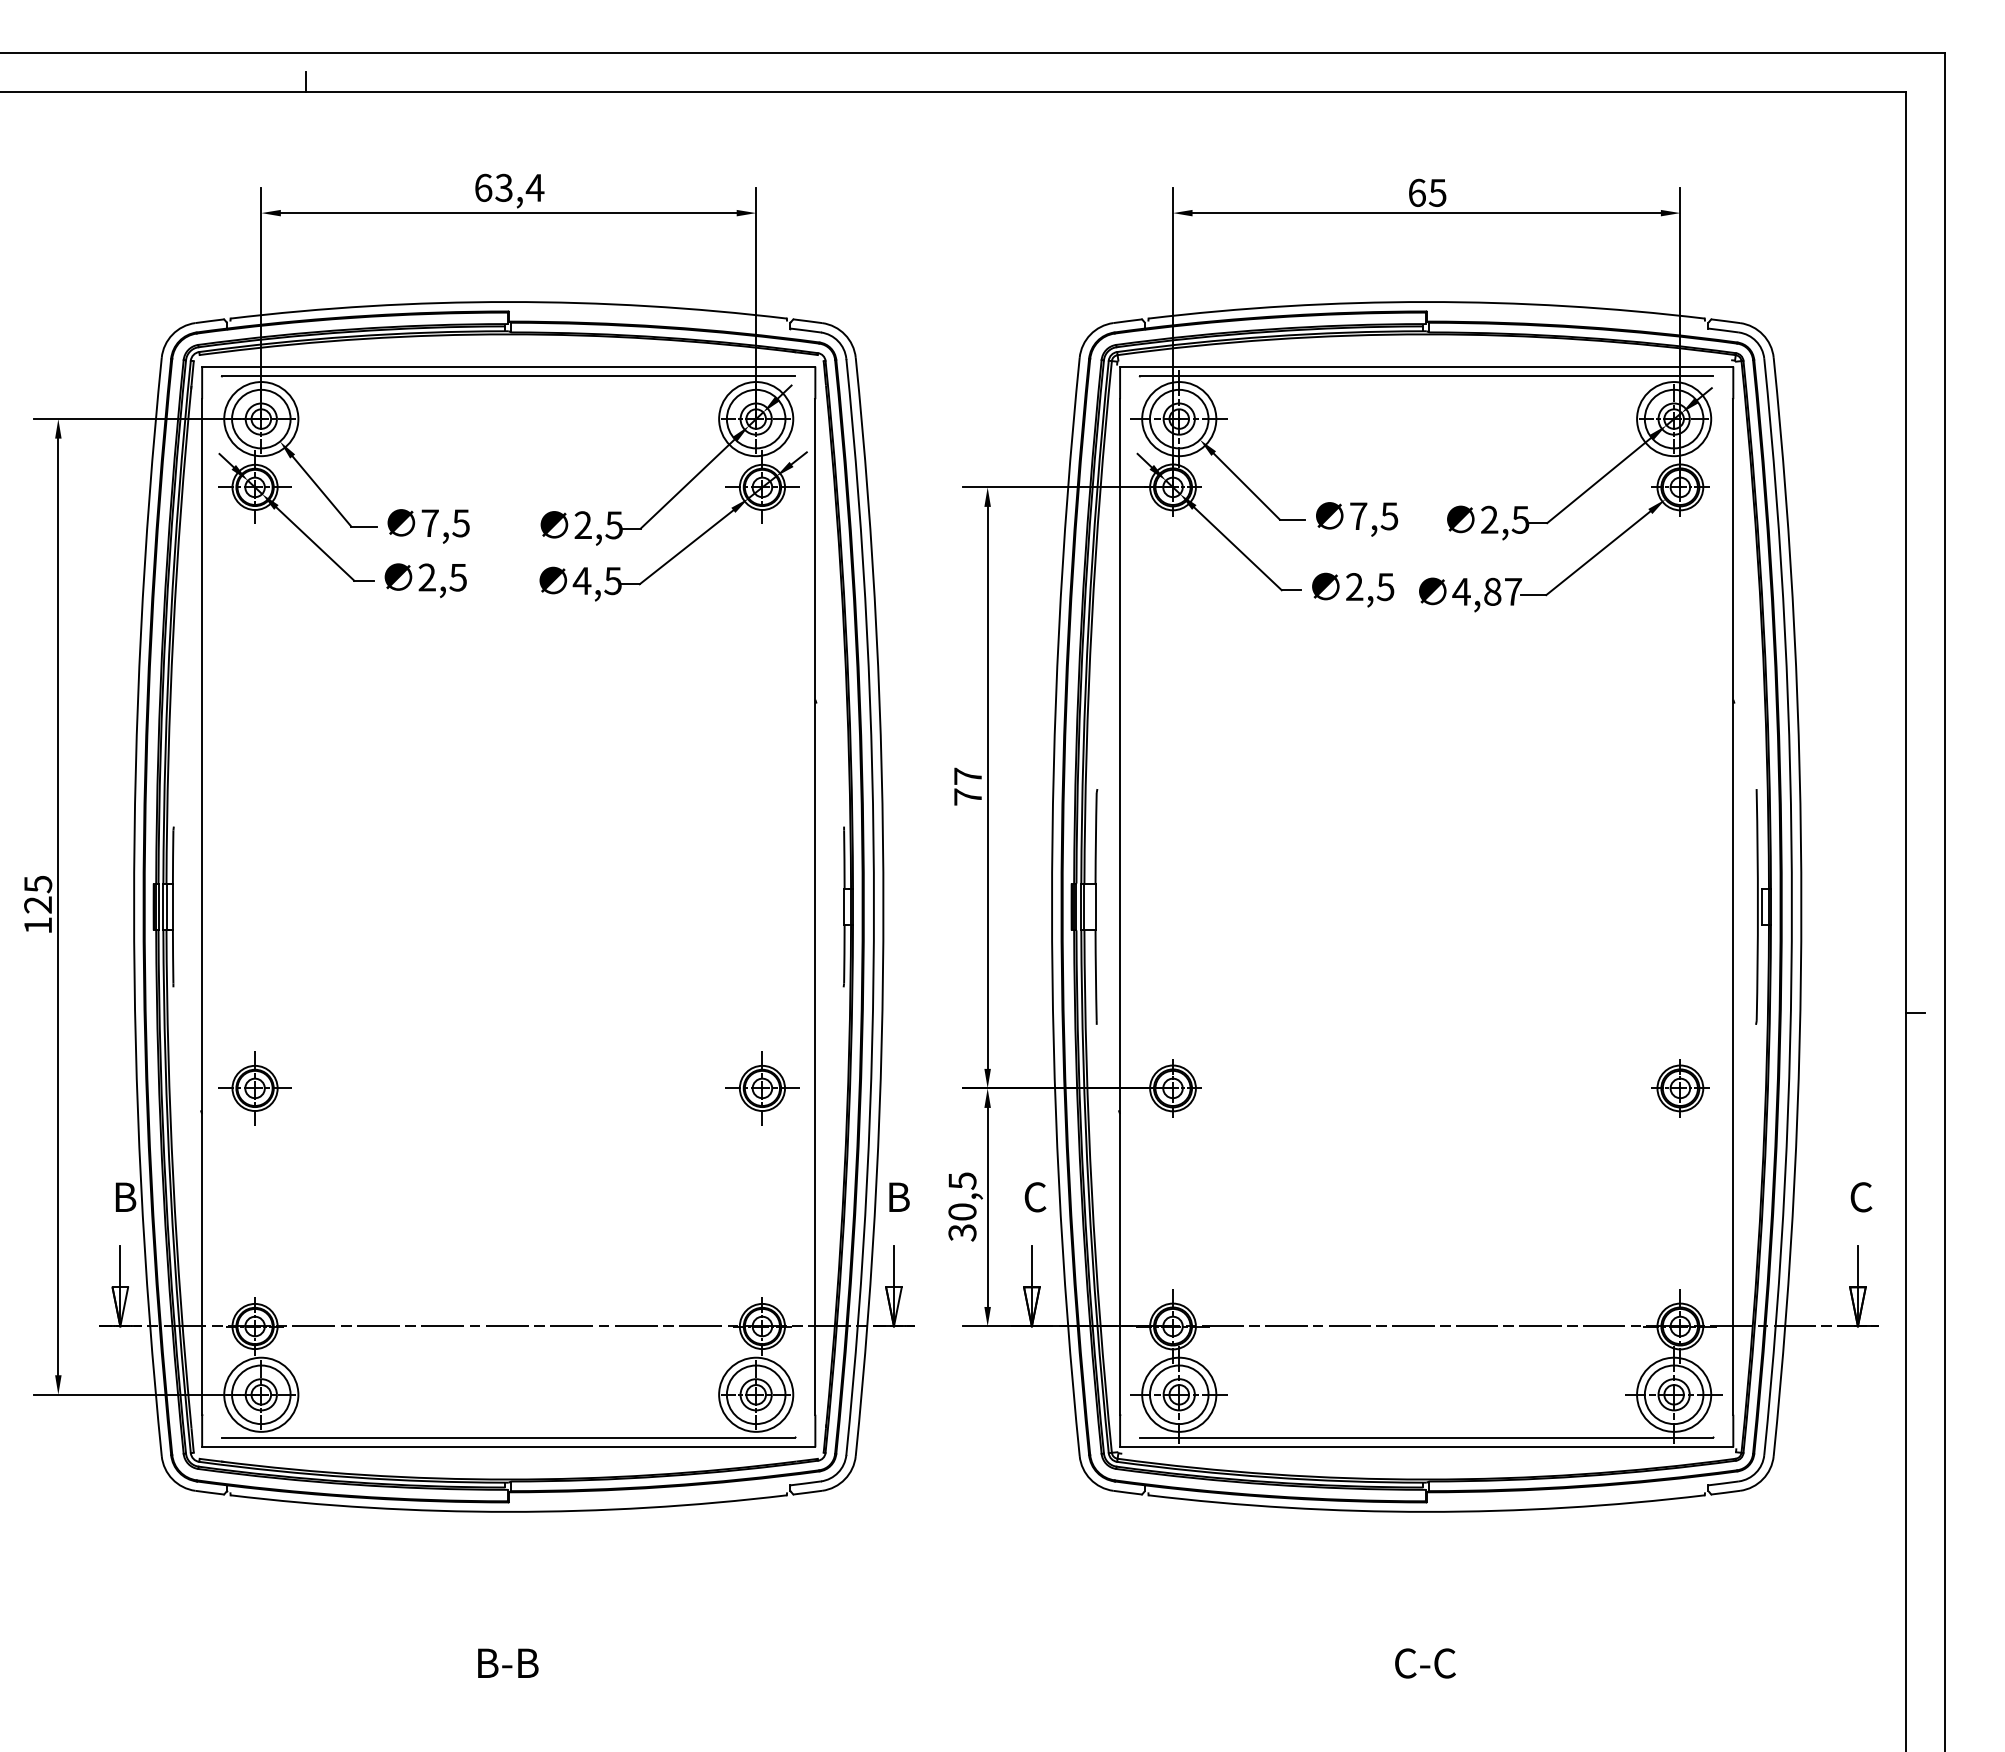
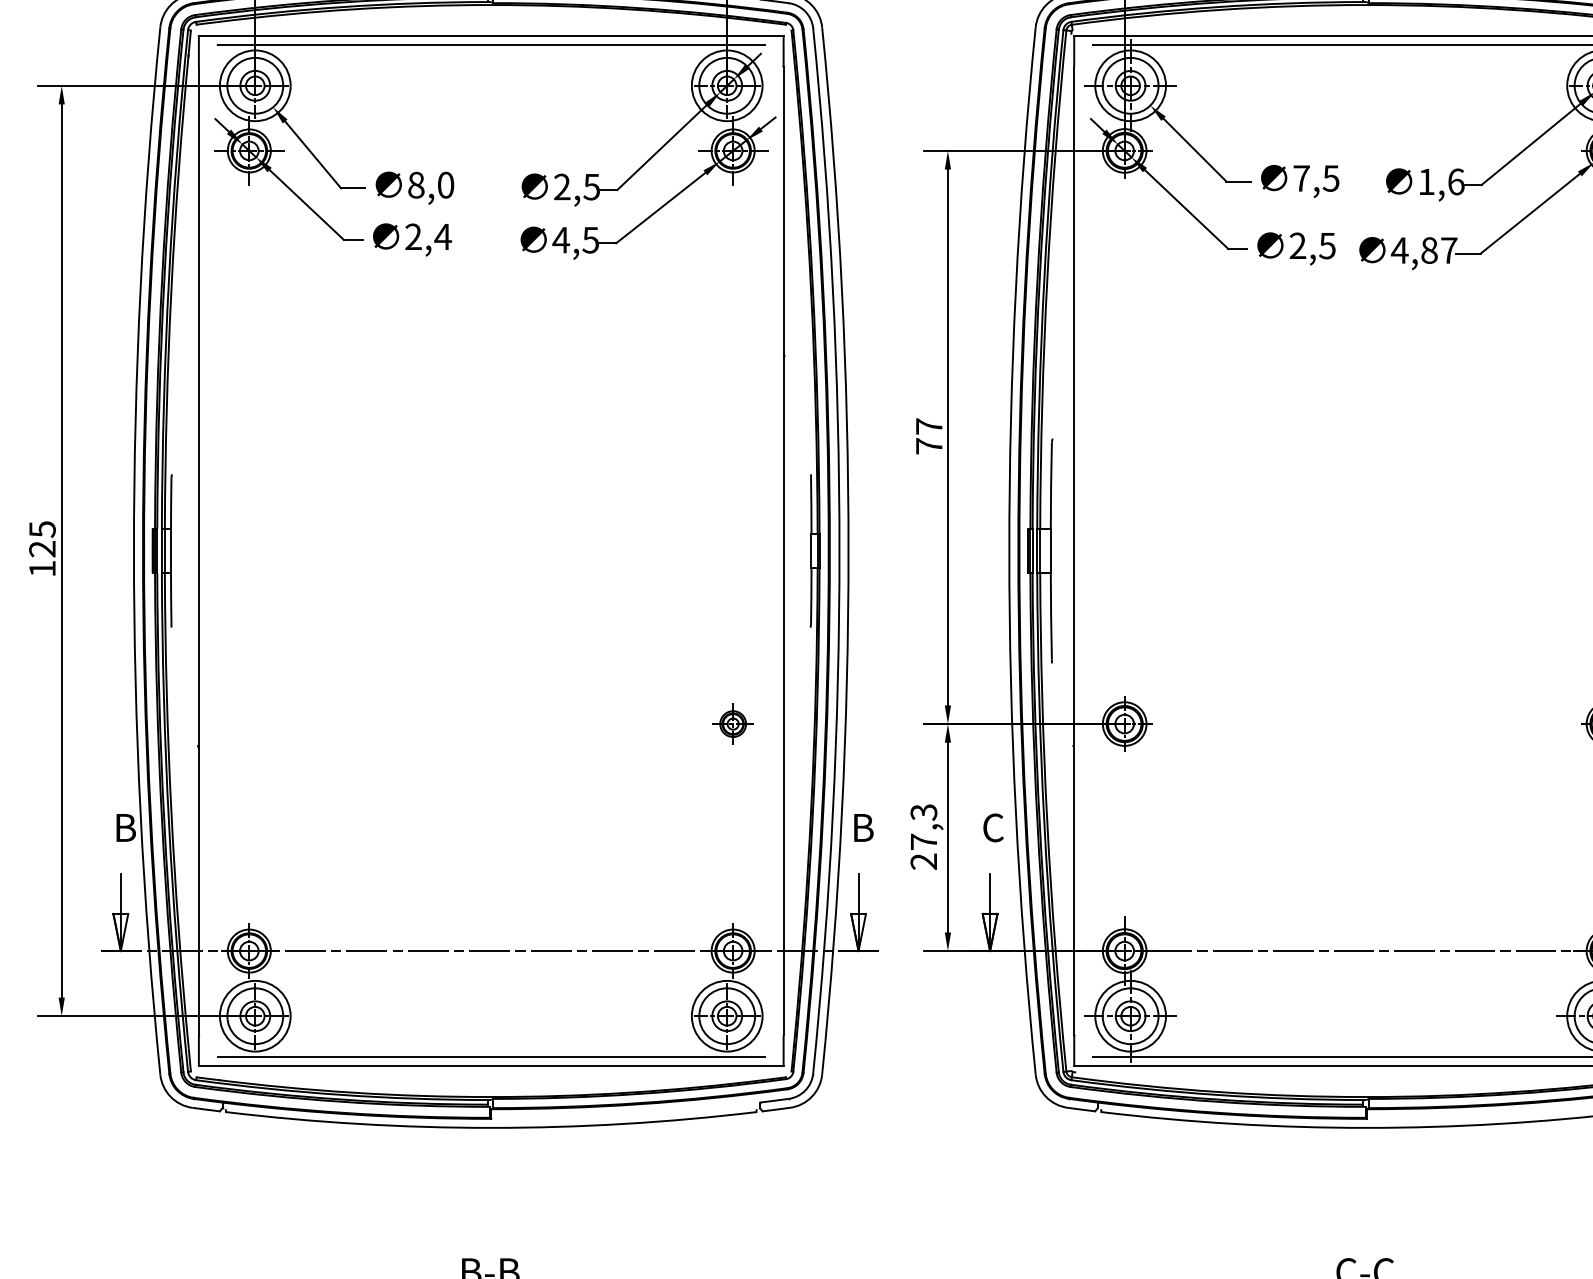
text: (1505, 519) -> (1441, 181), 2,5 -> 1,6
text: (445, 523) -> (430, 185), 7,5 -> 8,0
text: (458, 577) -> (443, 236), 2,5 -> 2,4
part: (254, 1088) -> (248, 724), removed
part: (762, 1088) -> (733, 724), size x0.6
text: (962, 1206) -> (923, 836), 30,5 -> 27,3

